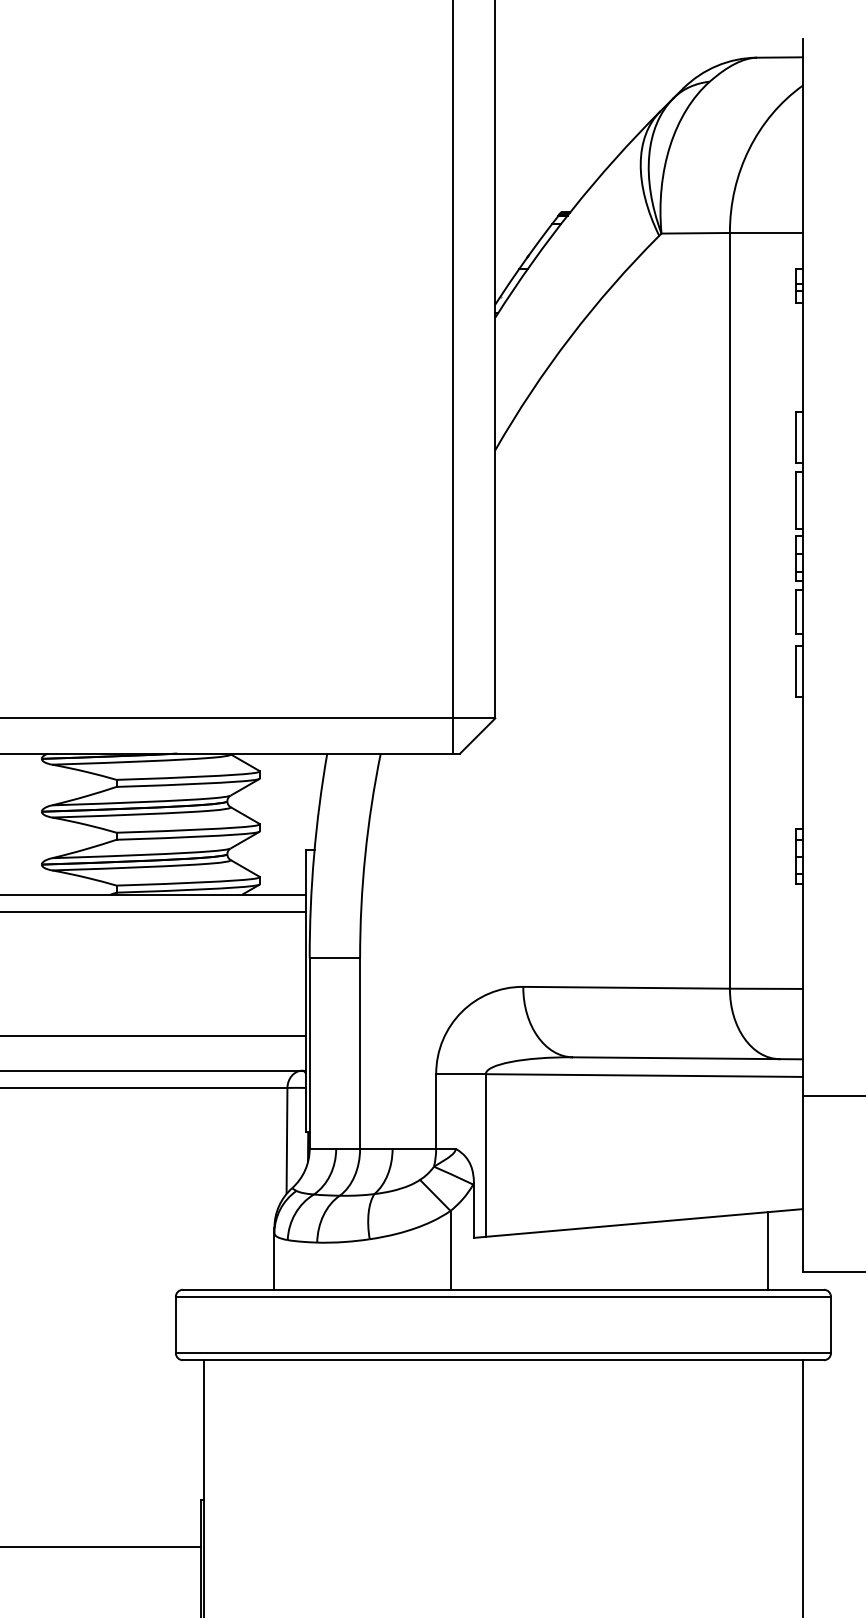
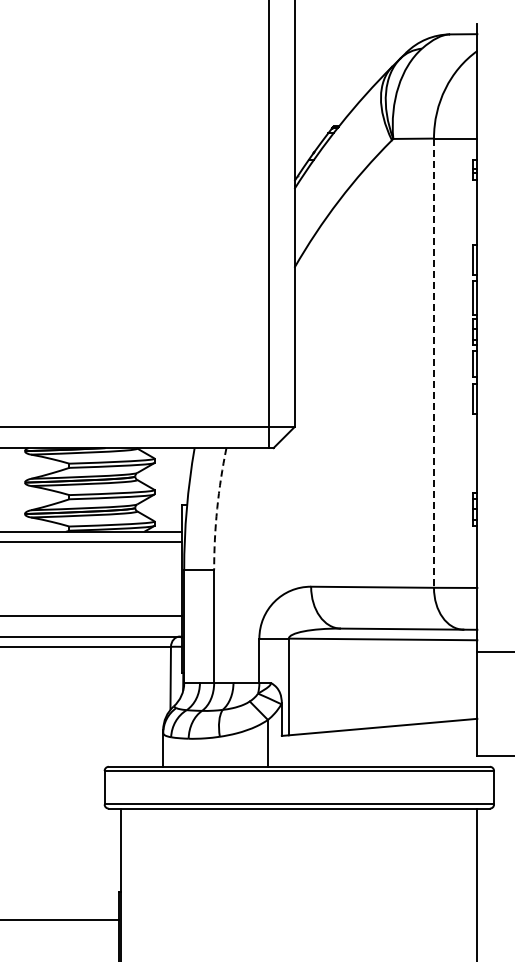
line: (730, 611) -> (434, 363), solid -> dashed
arc: (365, 855) -> (217, 508), solid -> dashed
line: (767, 1250) -> (456, 743), removed

